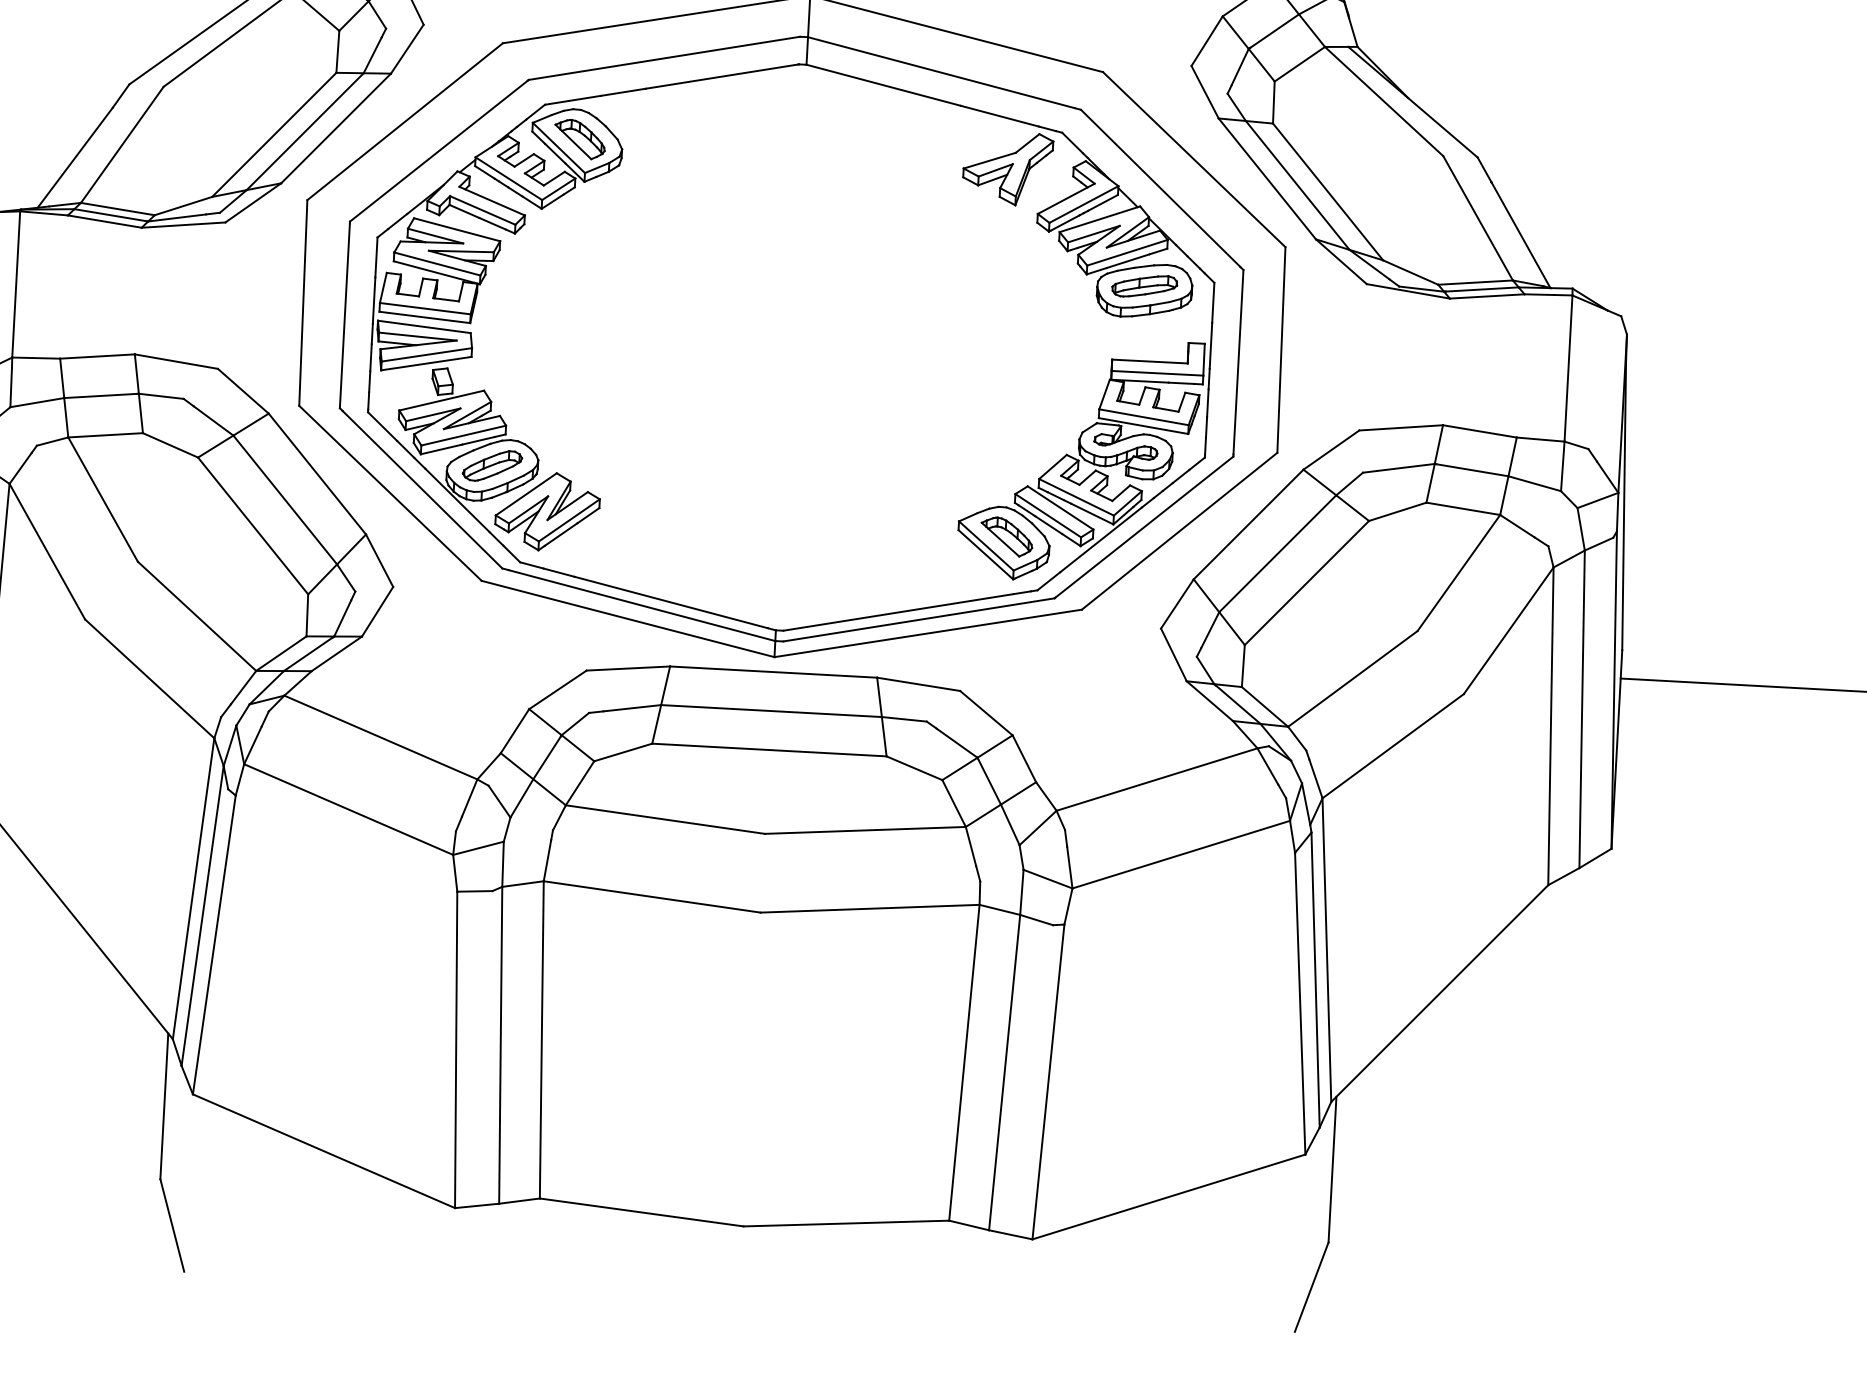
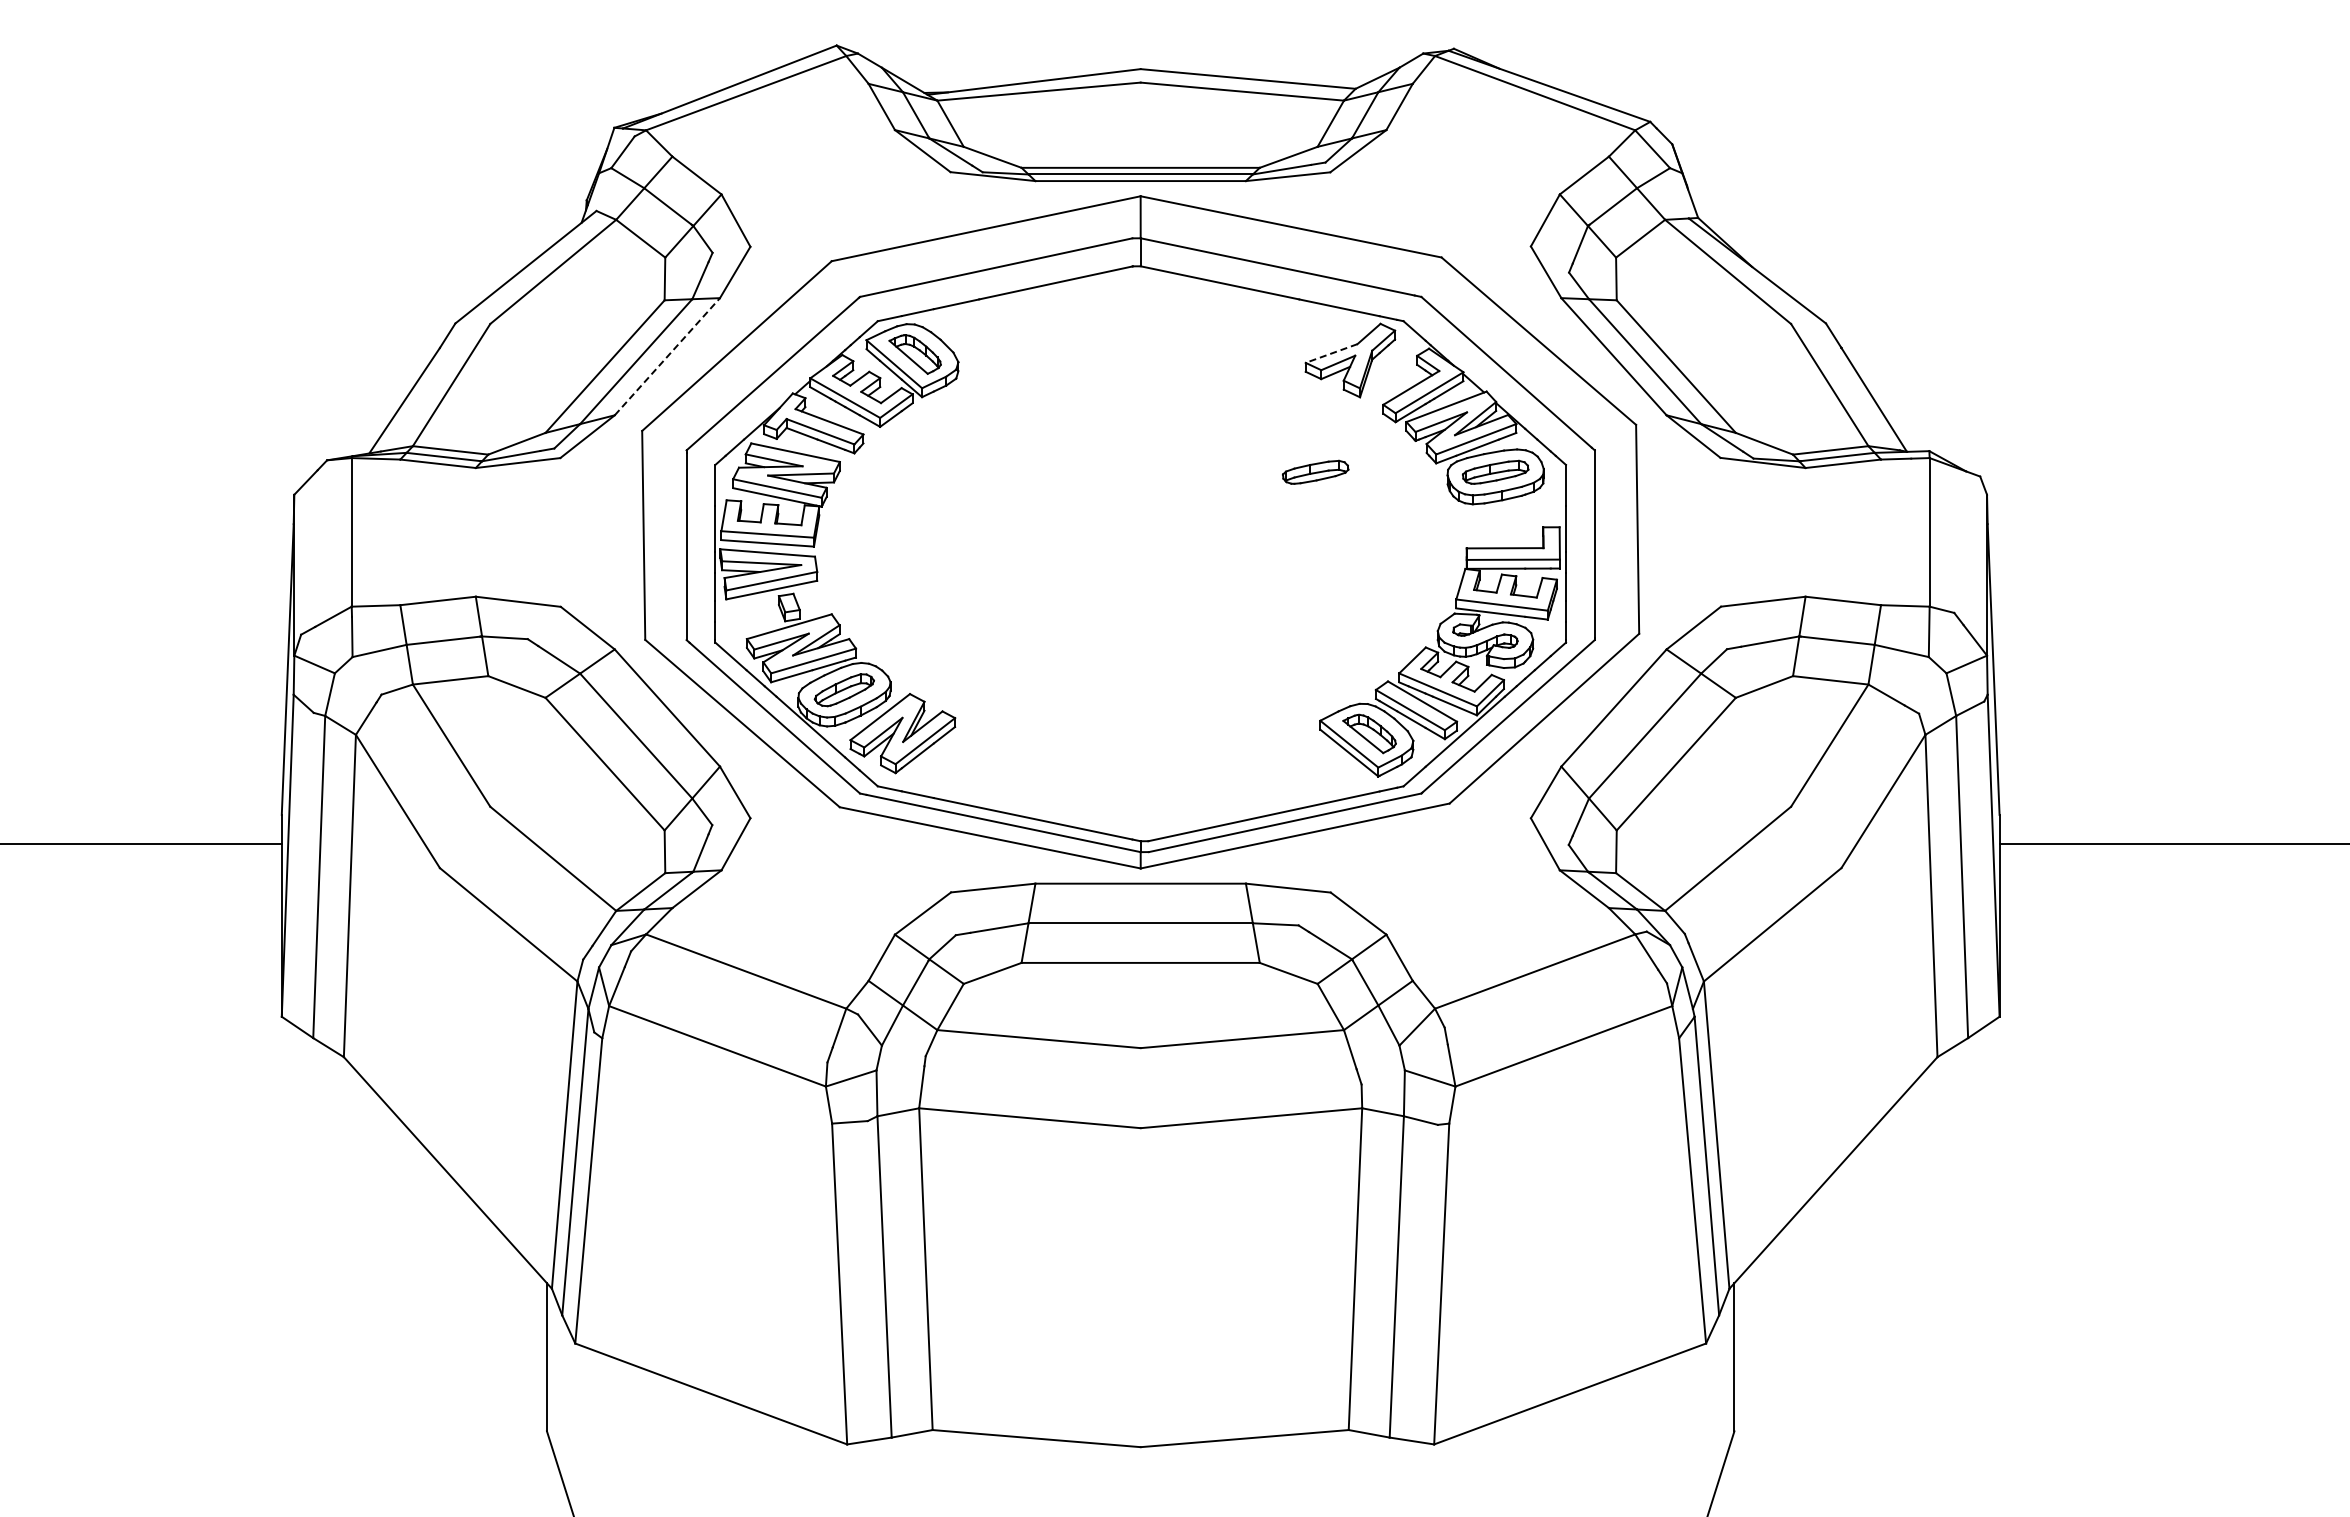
line: (336, 128) -> (667, 356), solid -> dashed
line: (989, 160) -> (1331, 353), solid -> dashed
part: (967, 275) -> (1315, 471), added

